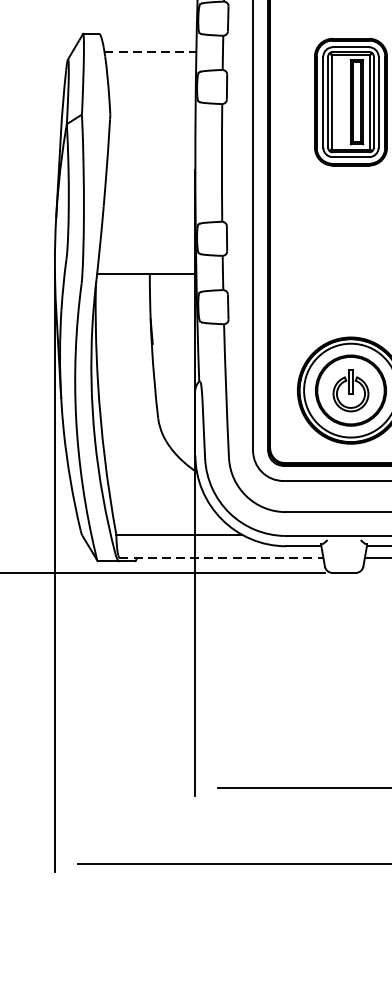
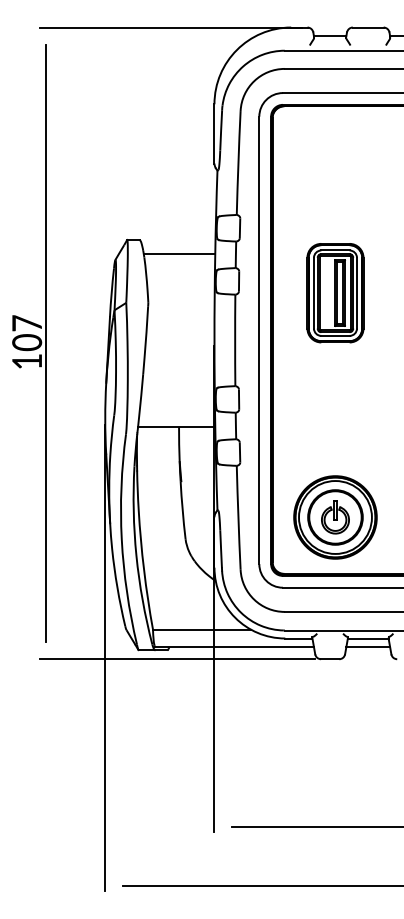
line: (150, 51) -> (179, 253), dashed -> solid
line: (222, 557) -> (235, 647), dashed -> solid

